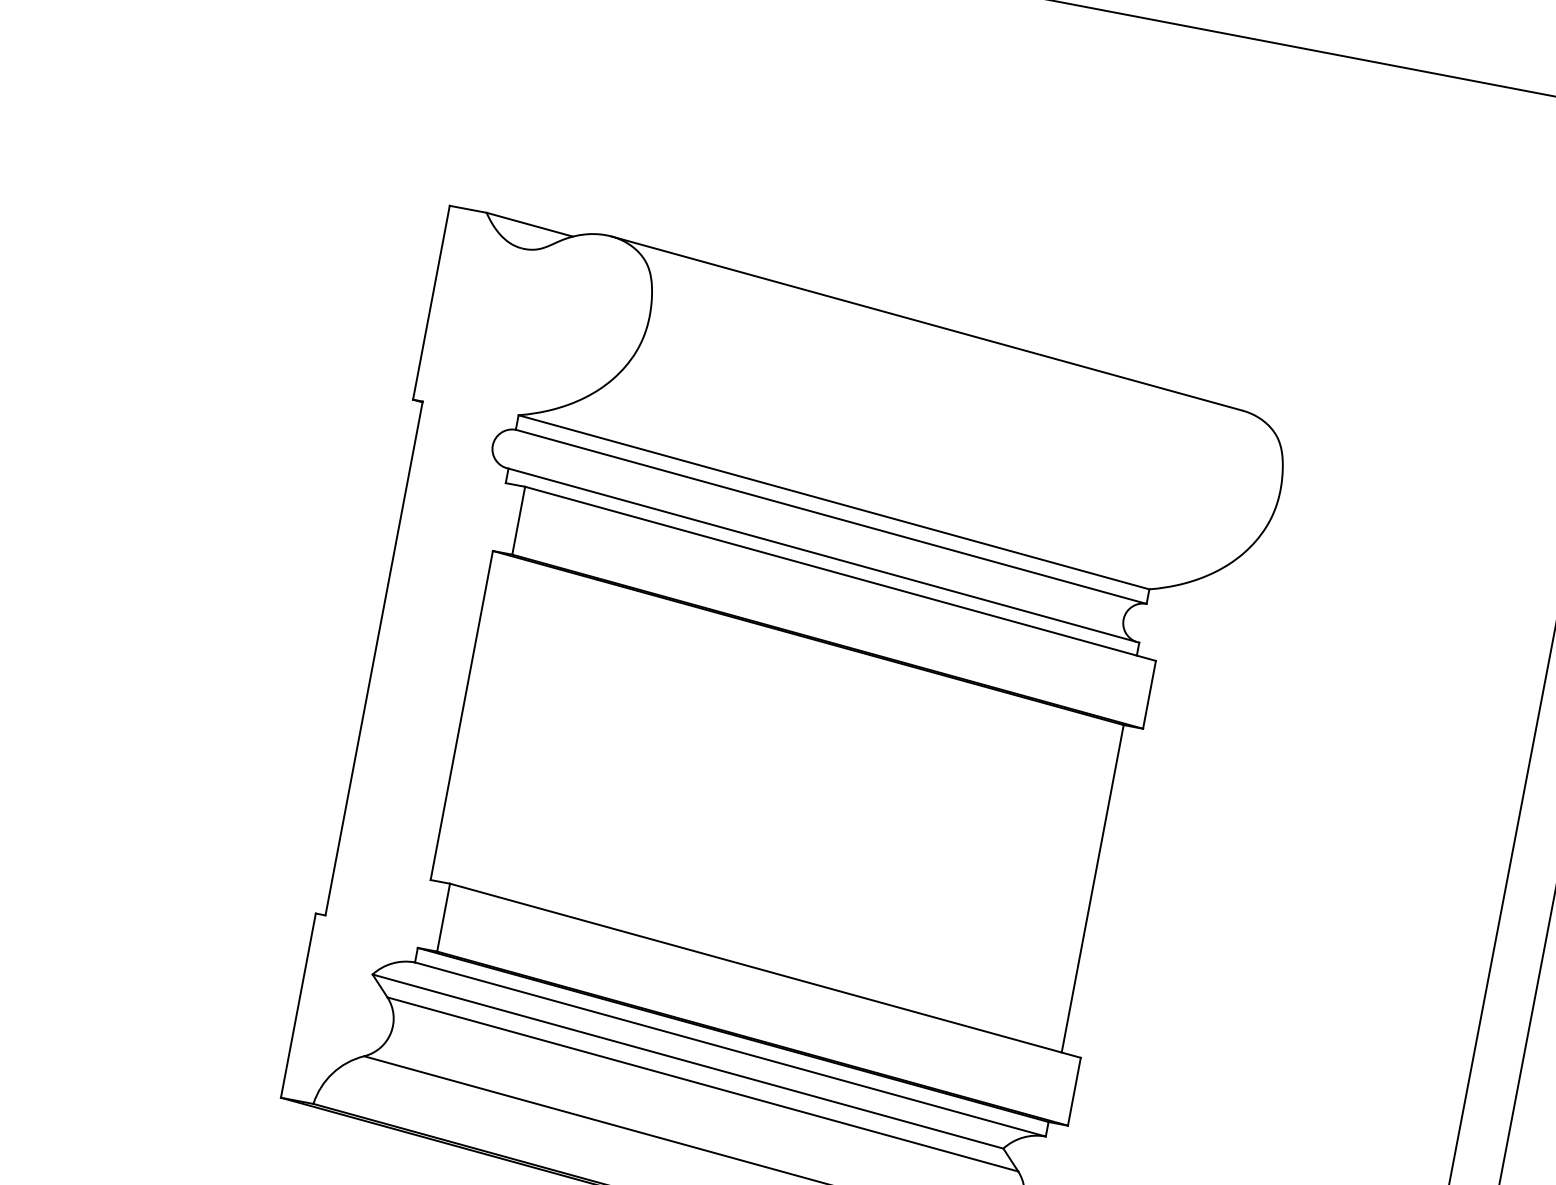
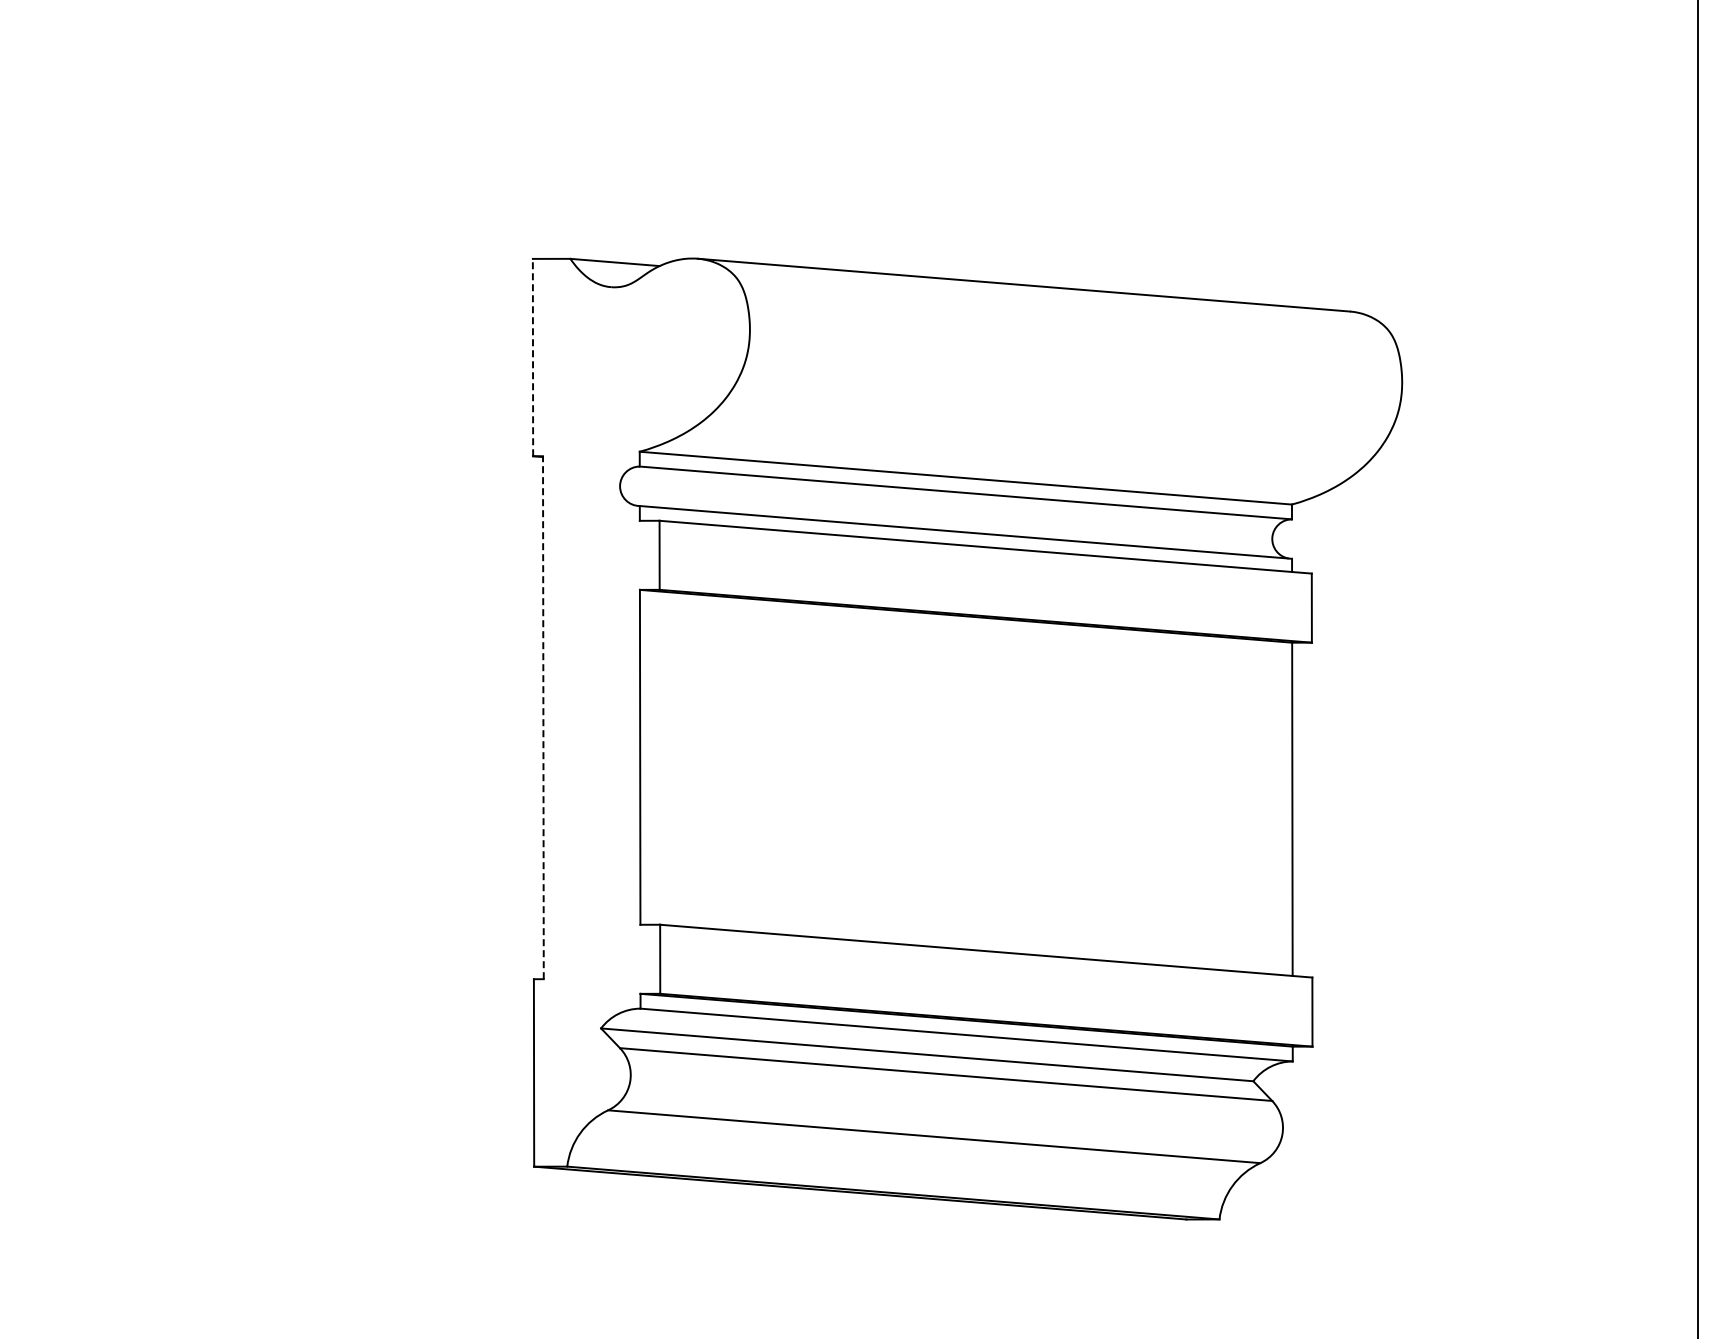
line: (431, 302) -> (533, 357), solid -> dashed
line: (374, 658) -> (543, 717), solid -> dashed

